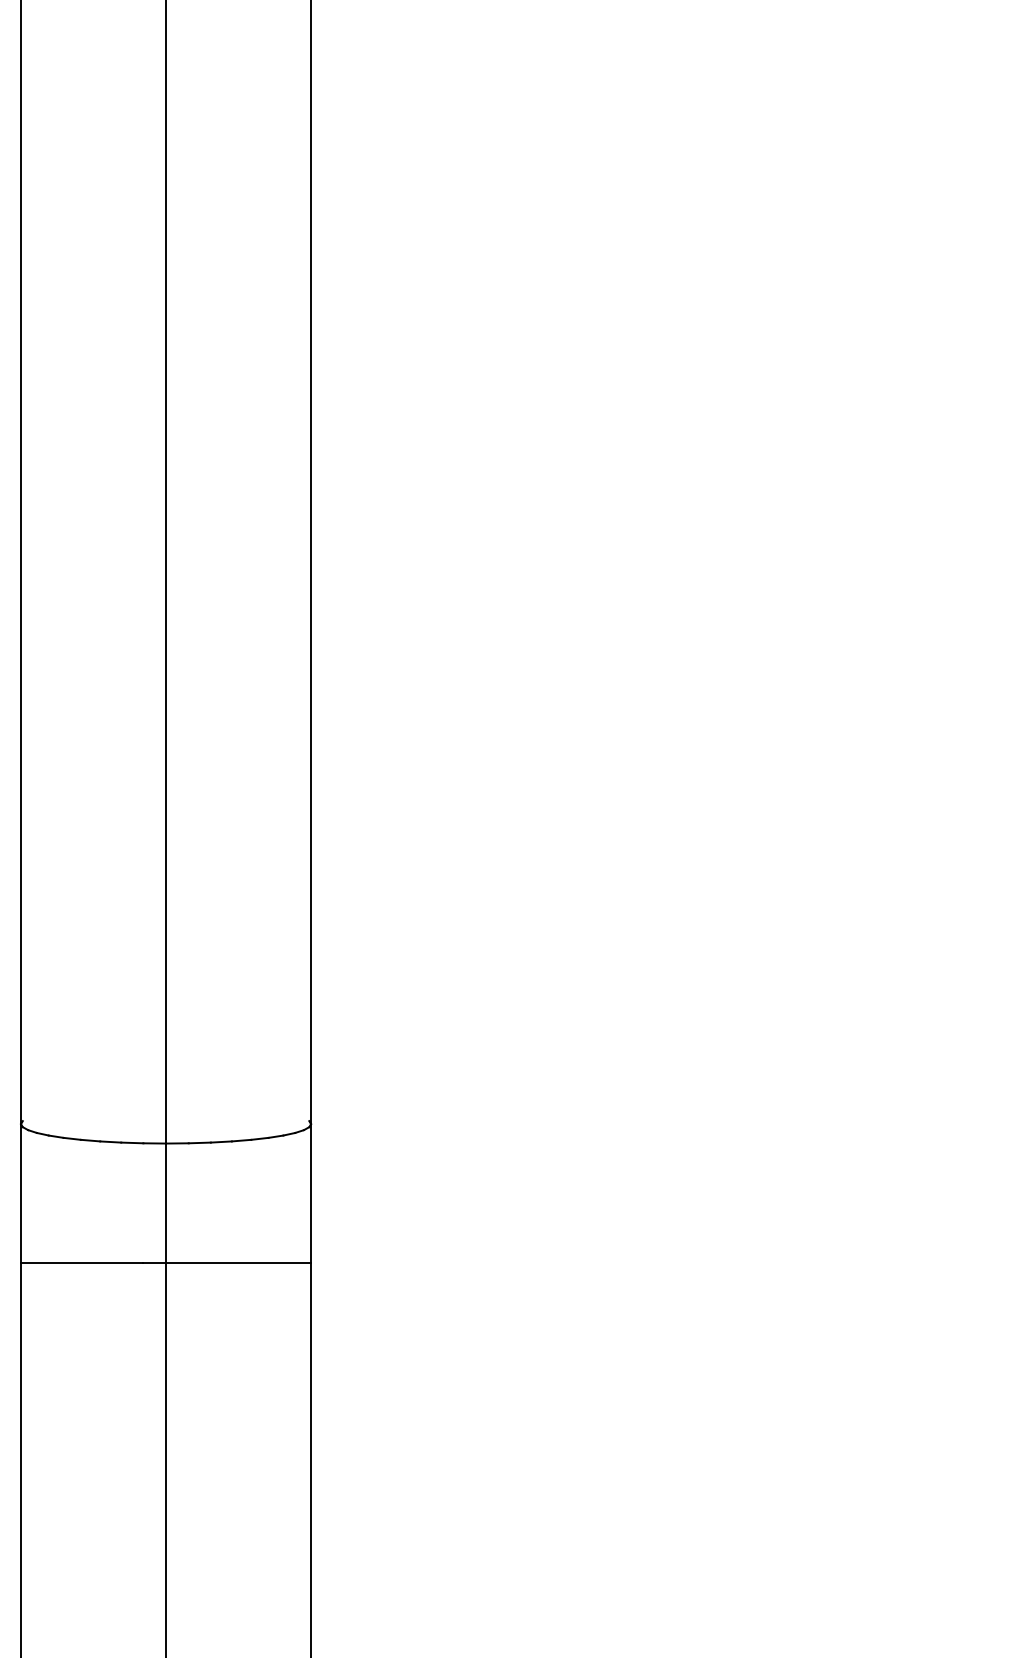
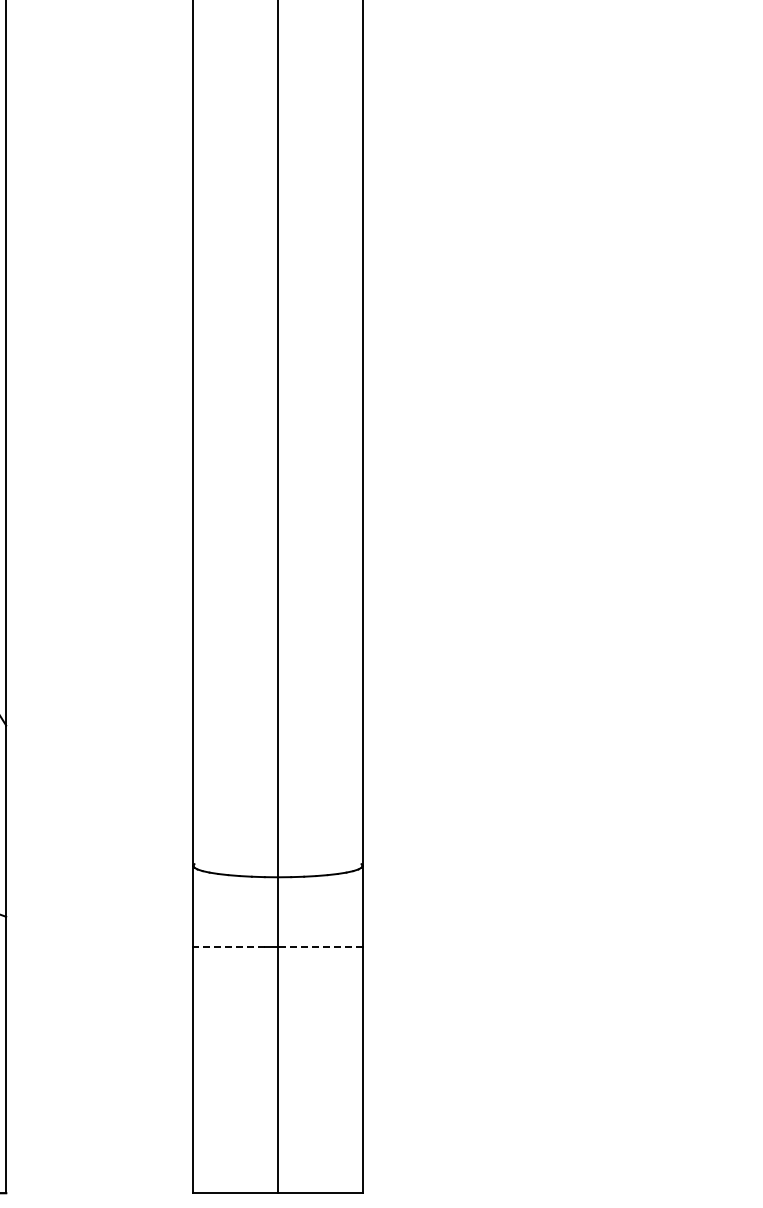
line: (82, 1262) -> (229, 946), solid -> dashed
line: (237, 1262) -> (319, 946), solid -> dashed

